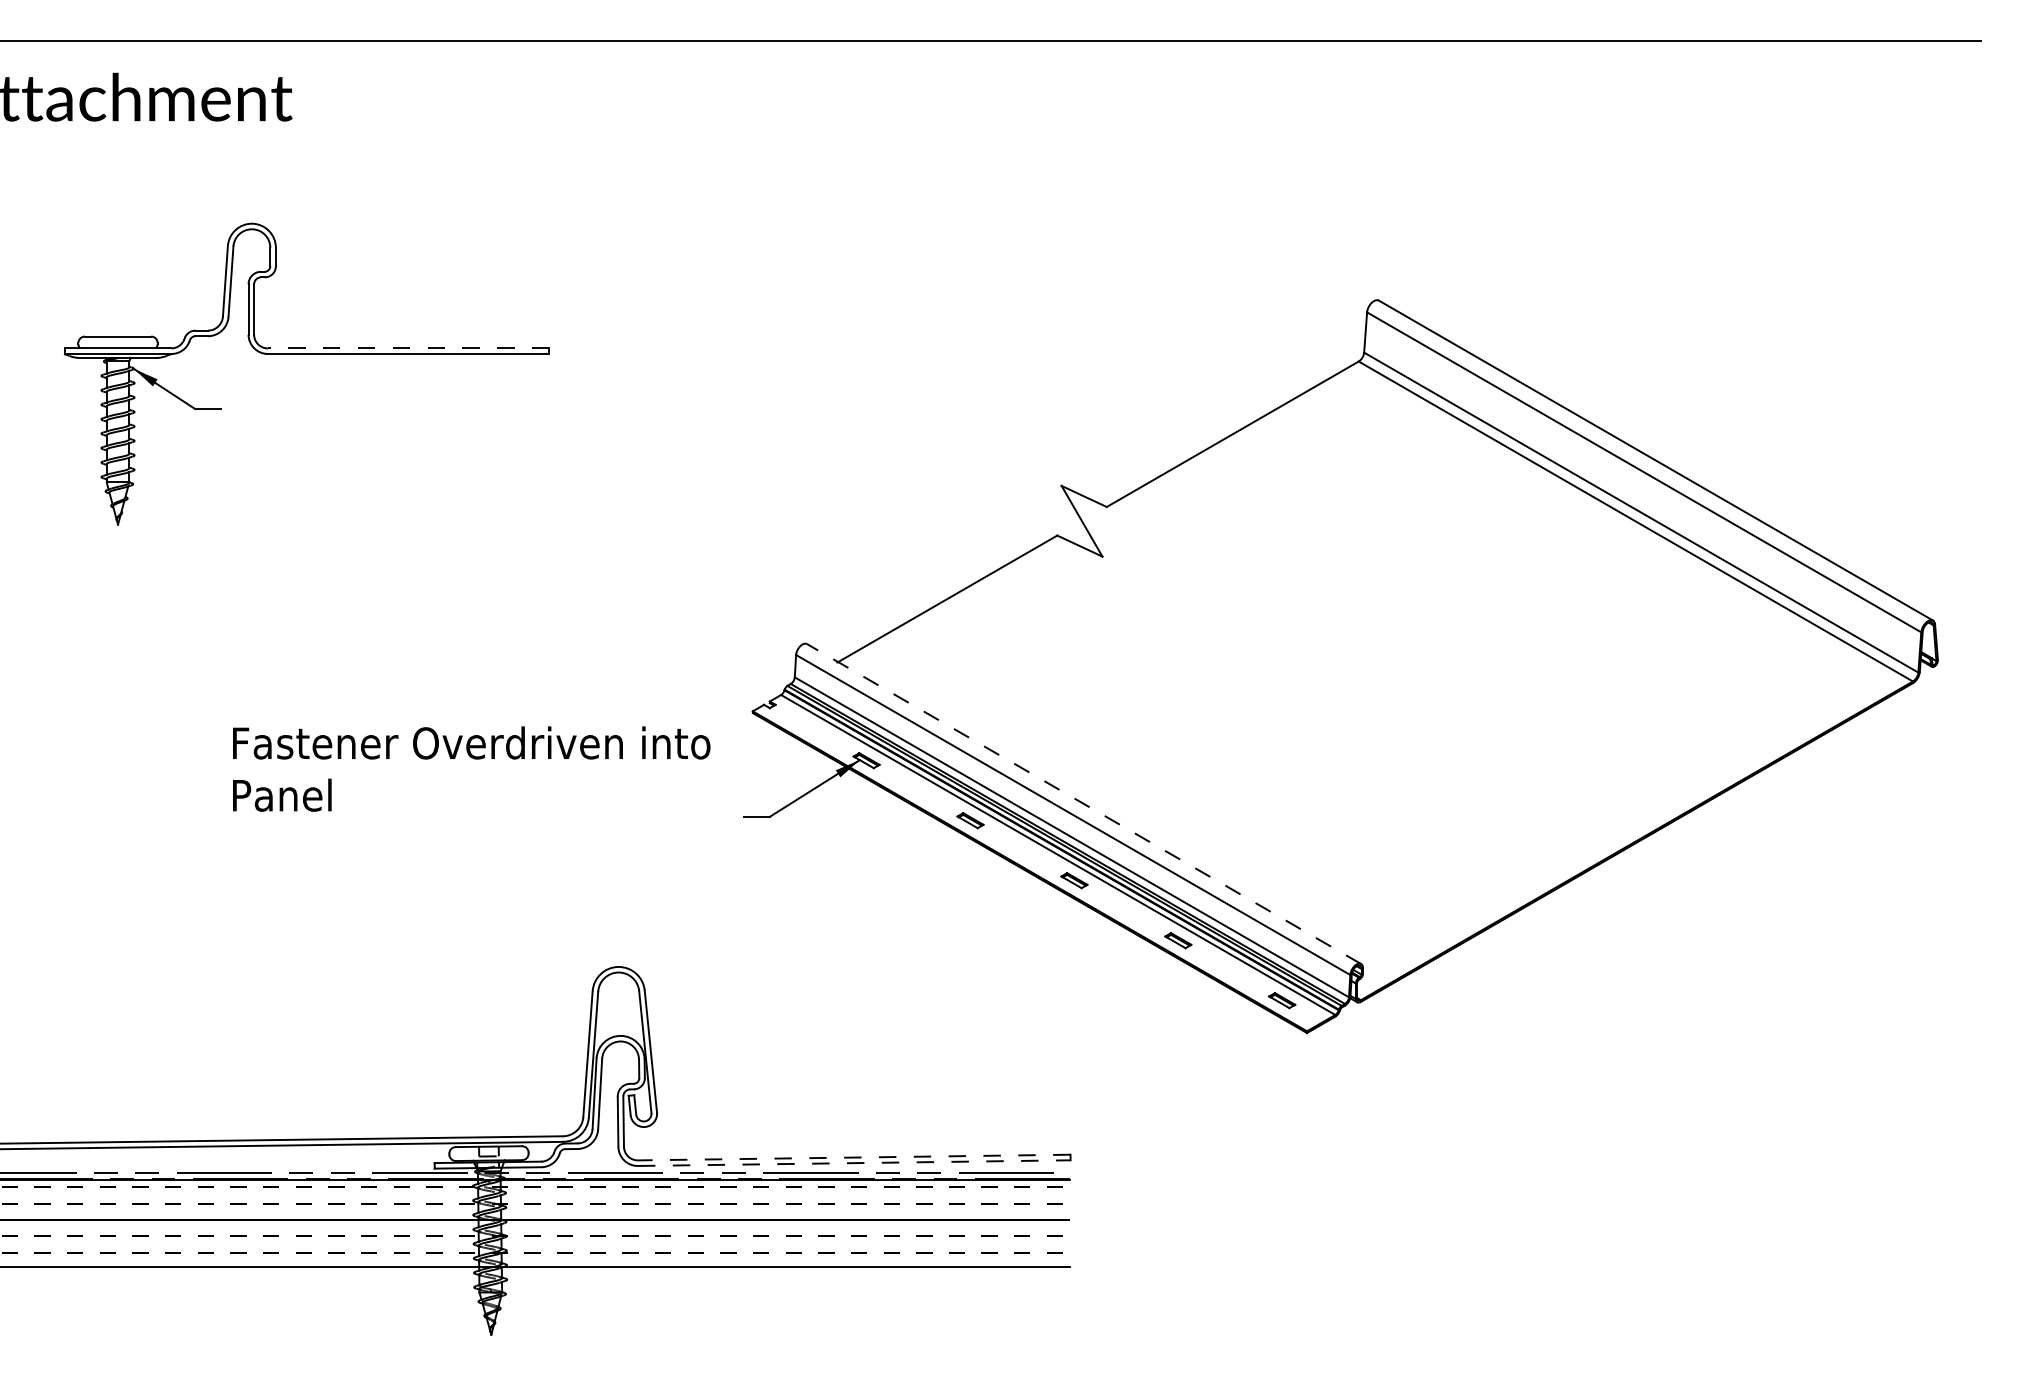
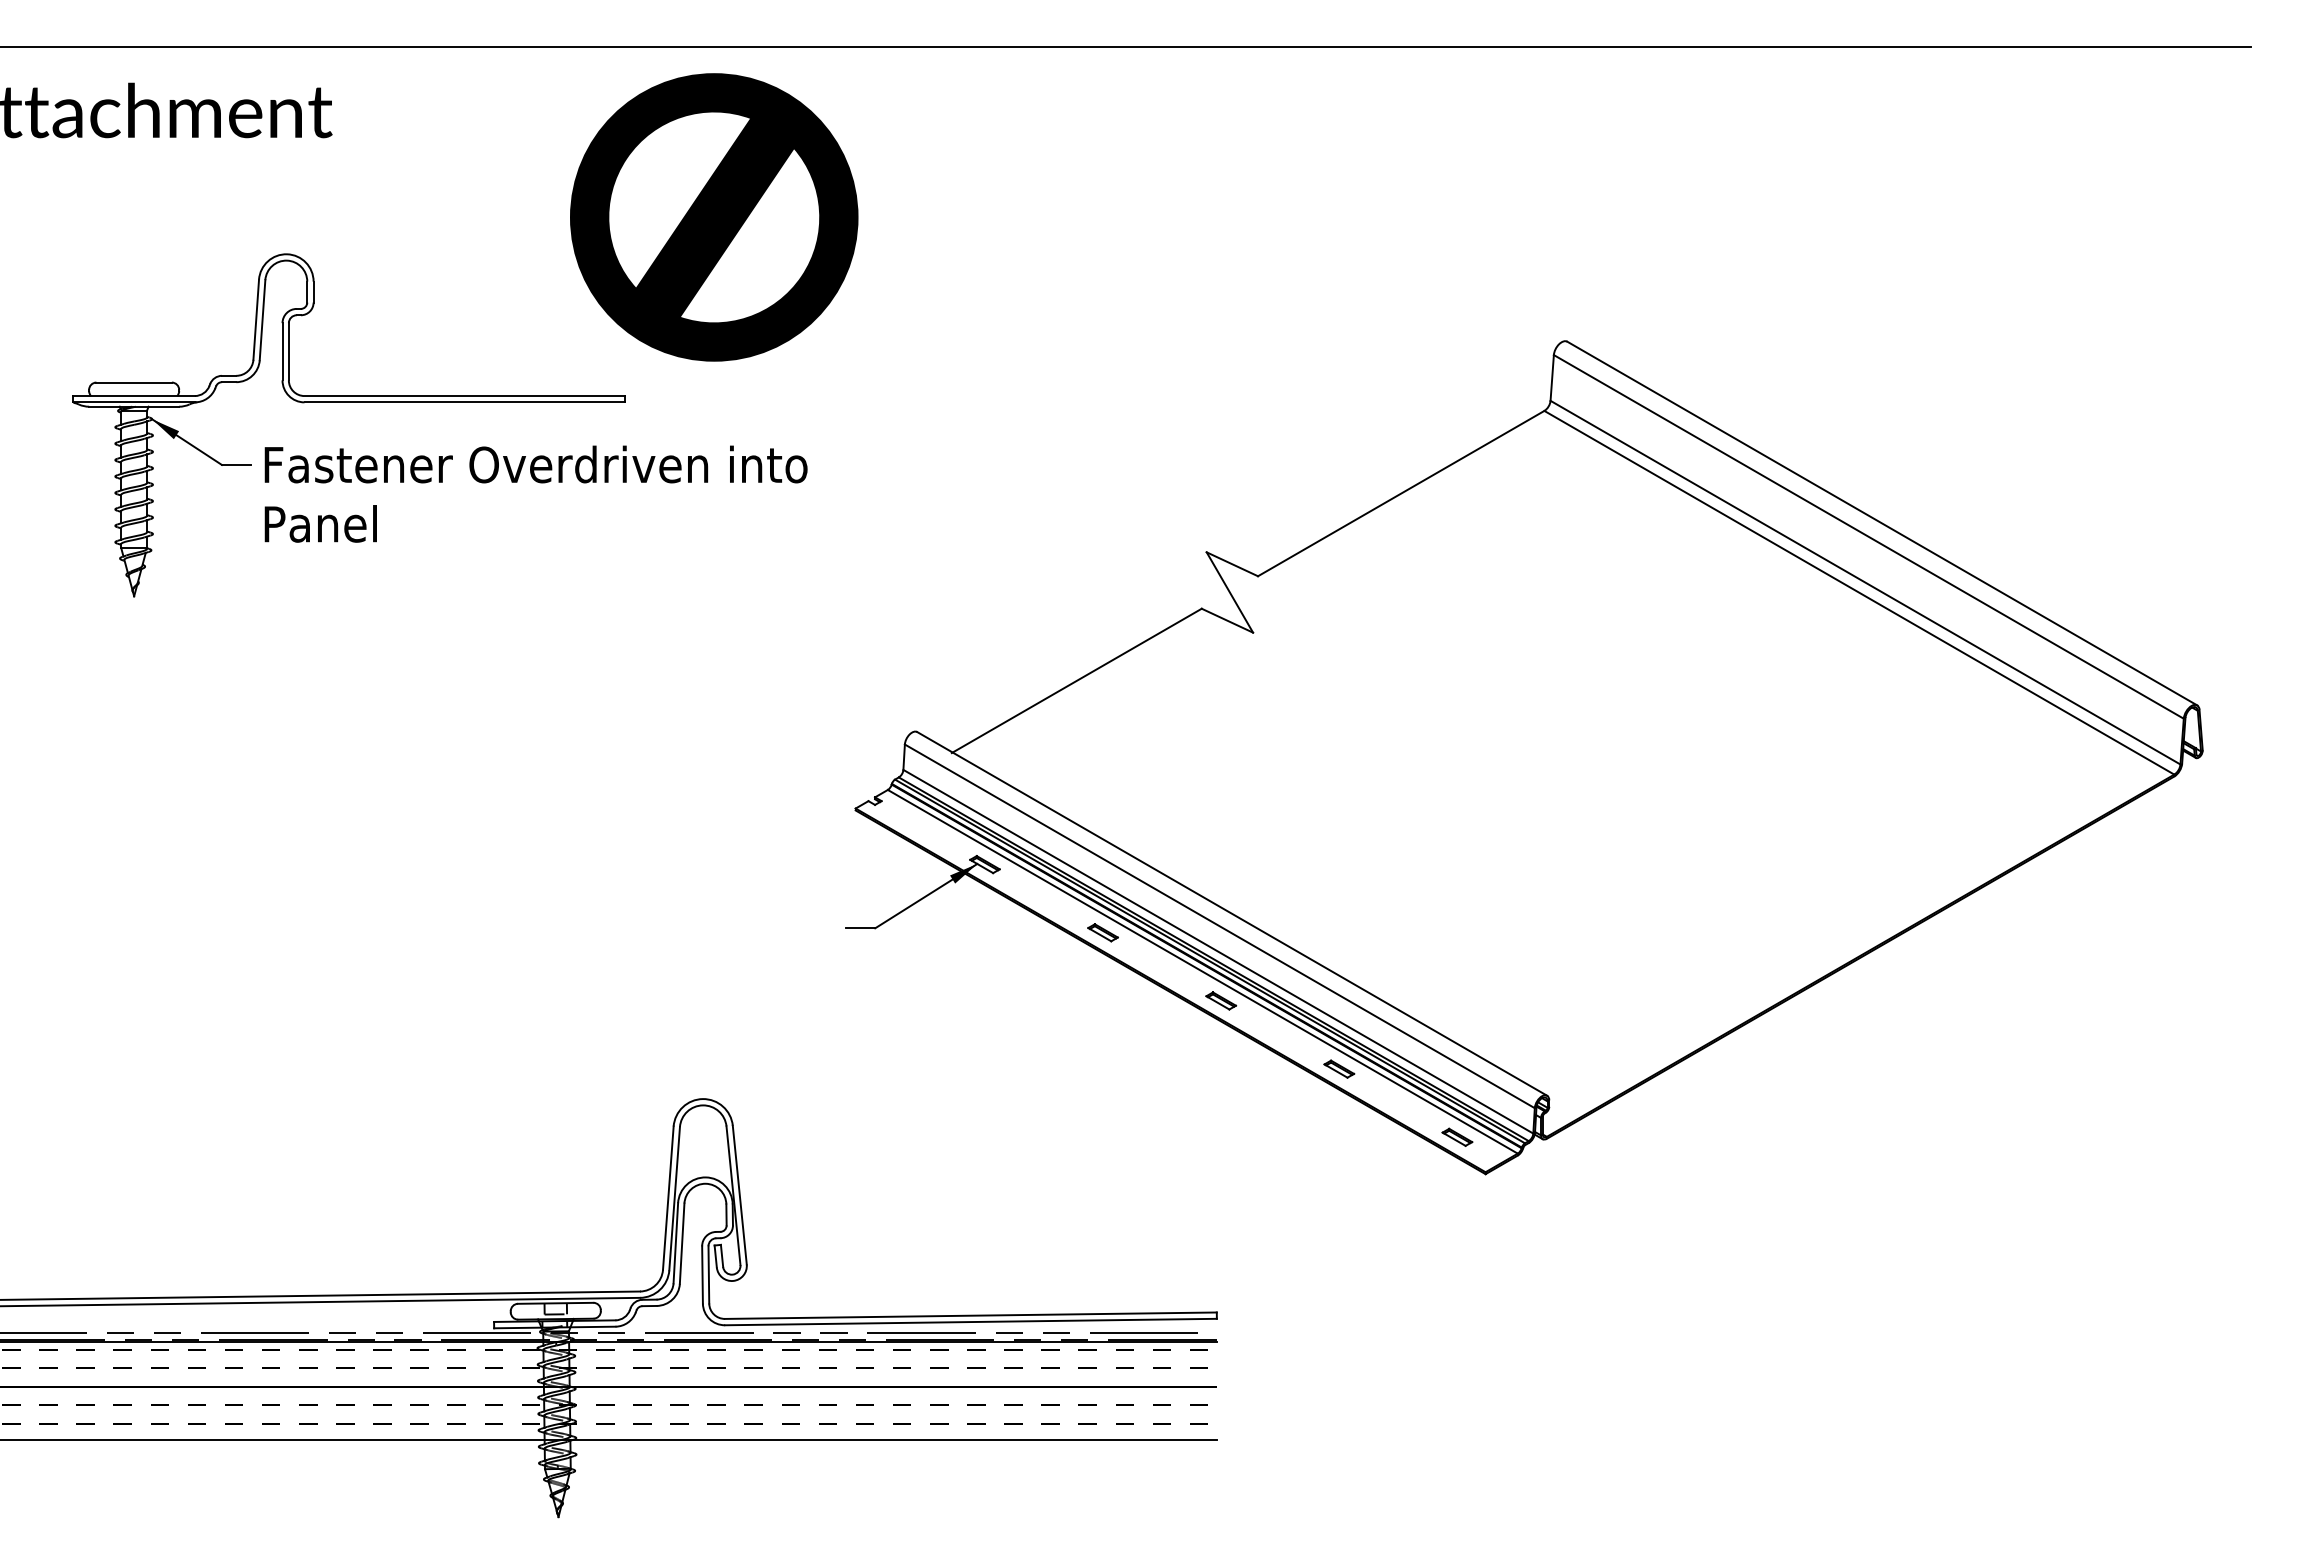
part: (628, 191) -> (714, 217), added
line: (408, 348) -> (464, 396), dashed -> solid
text: (471, 768) -> (535, 493), moved
line: (1084, 803) -> (1232, 913), dashed -> solid
line: (853, 1157) -> (970, 1315), dashed -> solid
line: (854, 1163) -> (971, 1322), dashed -> solid

